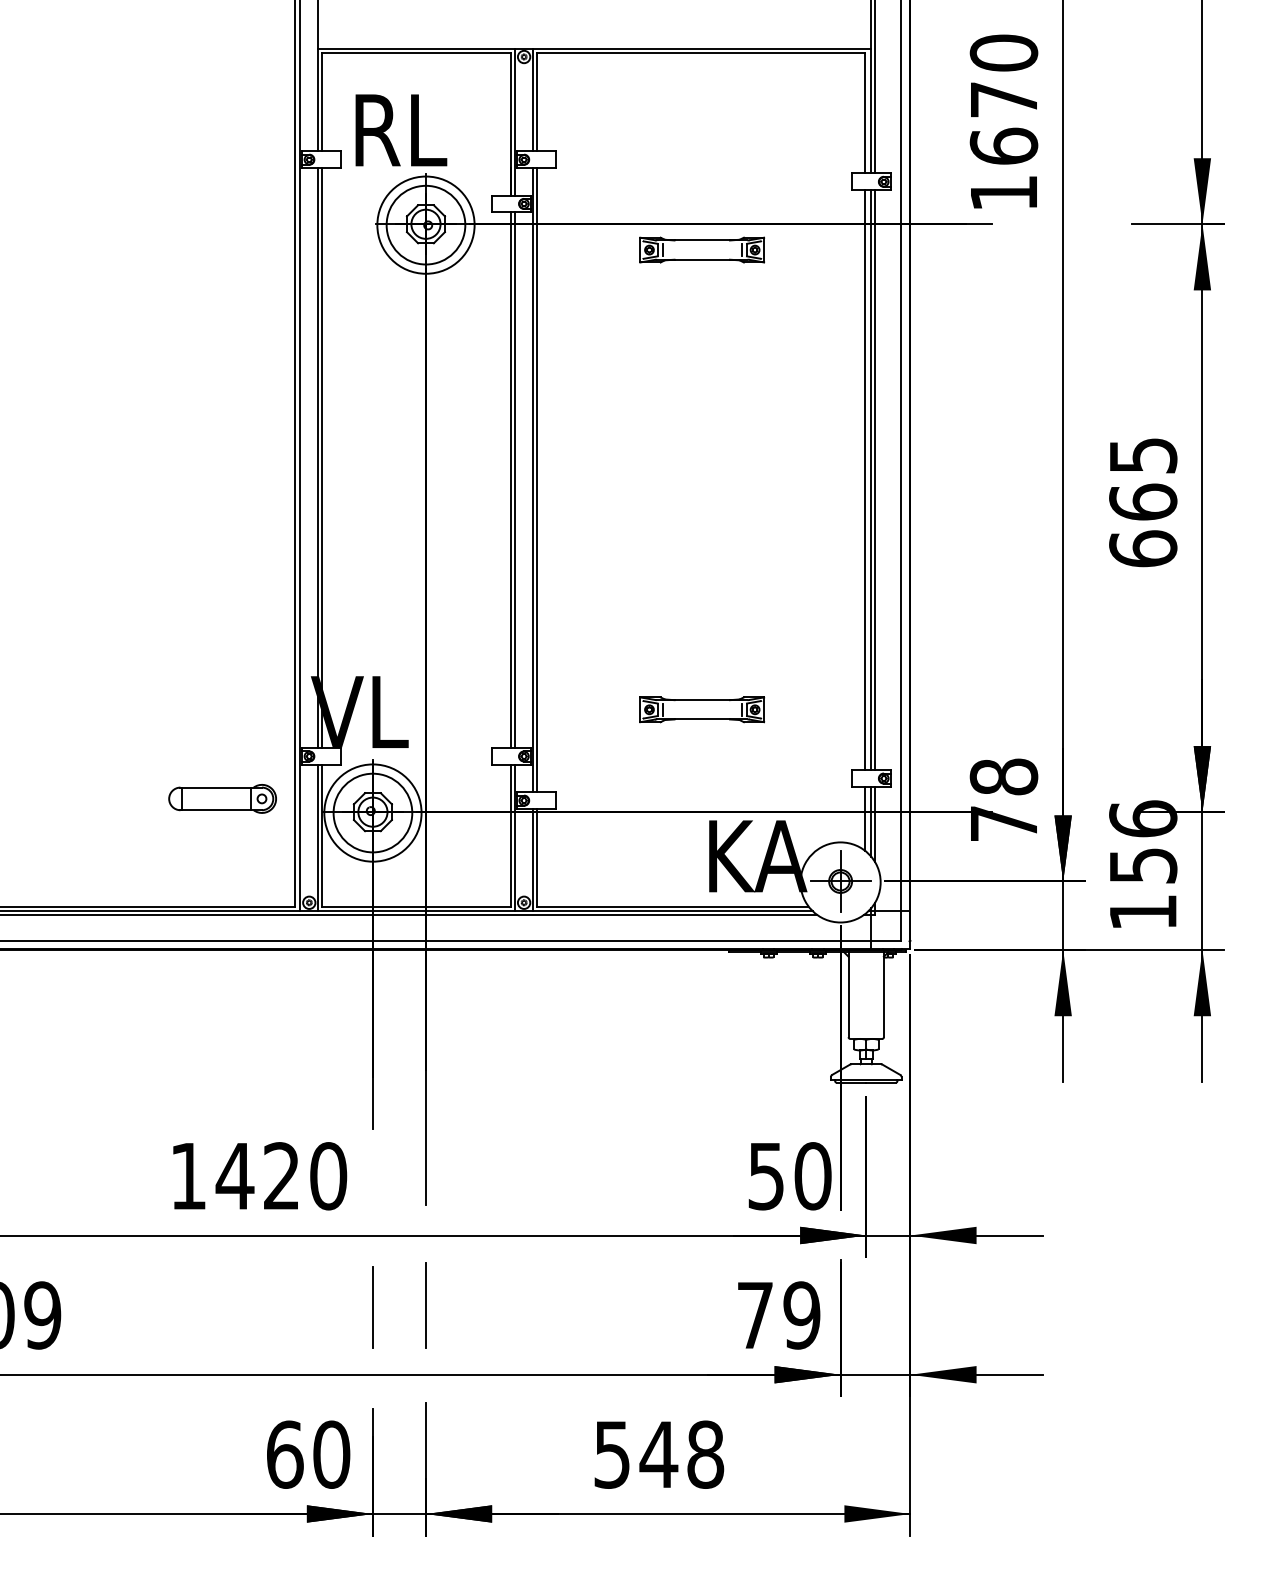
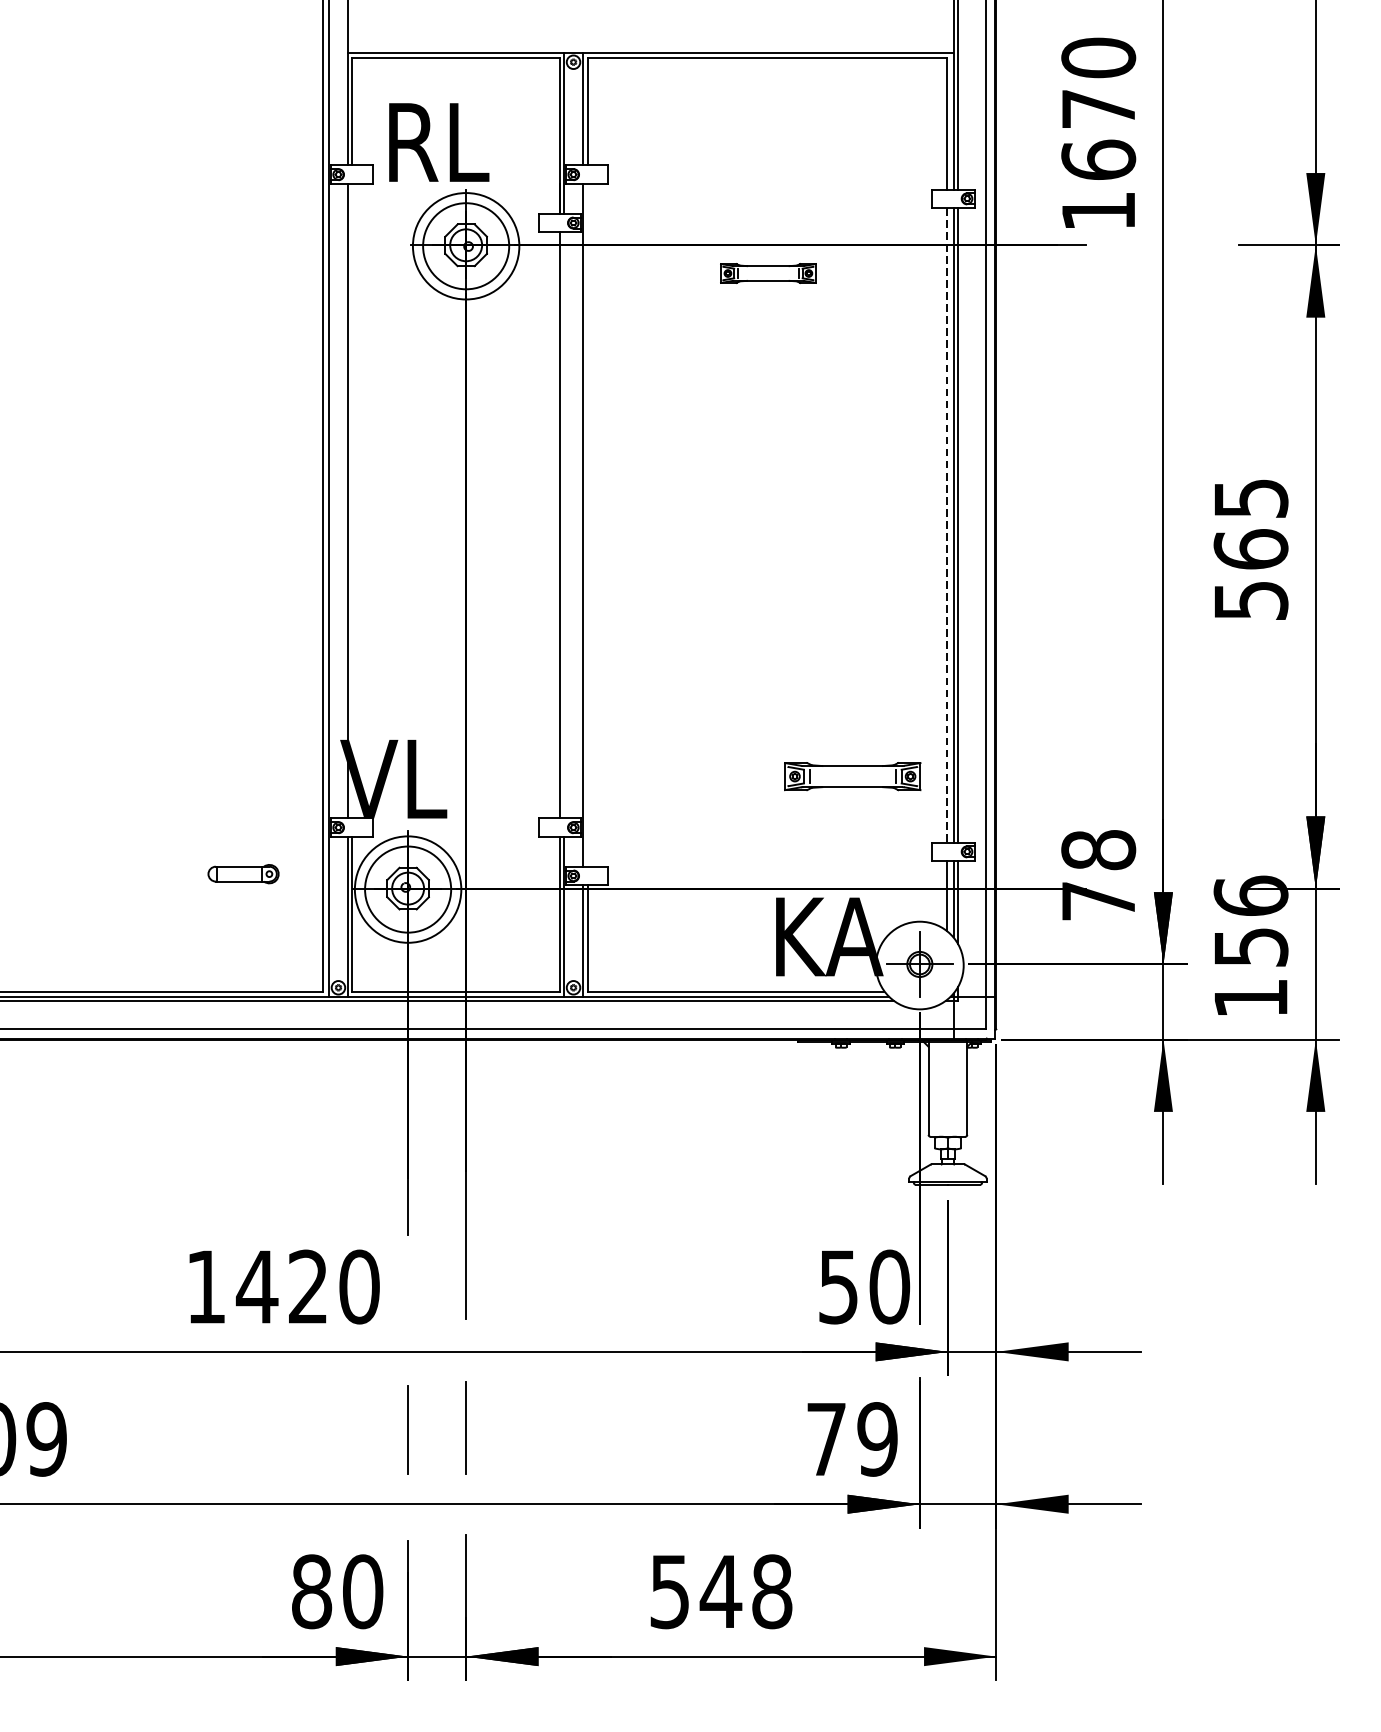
part: (701, 249) -> (767, 272), size x0.7
line: (322, 458) -> (352, 501), removed
line: (515, 480) -> (564, 525), removed
line: (536, 480) -> (587, 525), removed
line: (865, 480) -> (947, 525), solid -> dashed
text: (1143, 548) -> (1251, 600), 665 -> 565
part: (702, 709) -> (853, 776), moved
part: (222, 798) -> (243, 873), size x0.6
text: (284, 1454) -> (311, 1591), 60 -> 80

